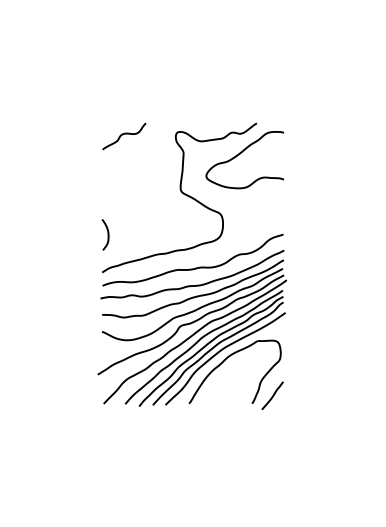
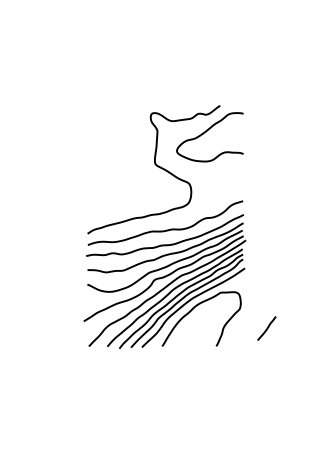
curve: (124, 134) -> (106, 115), removed
curve: (107, 233) -> (92, 200), removed
line: (272, 395) -> (266, 328), moved

